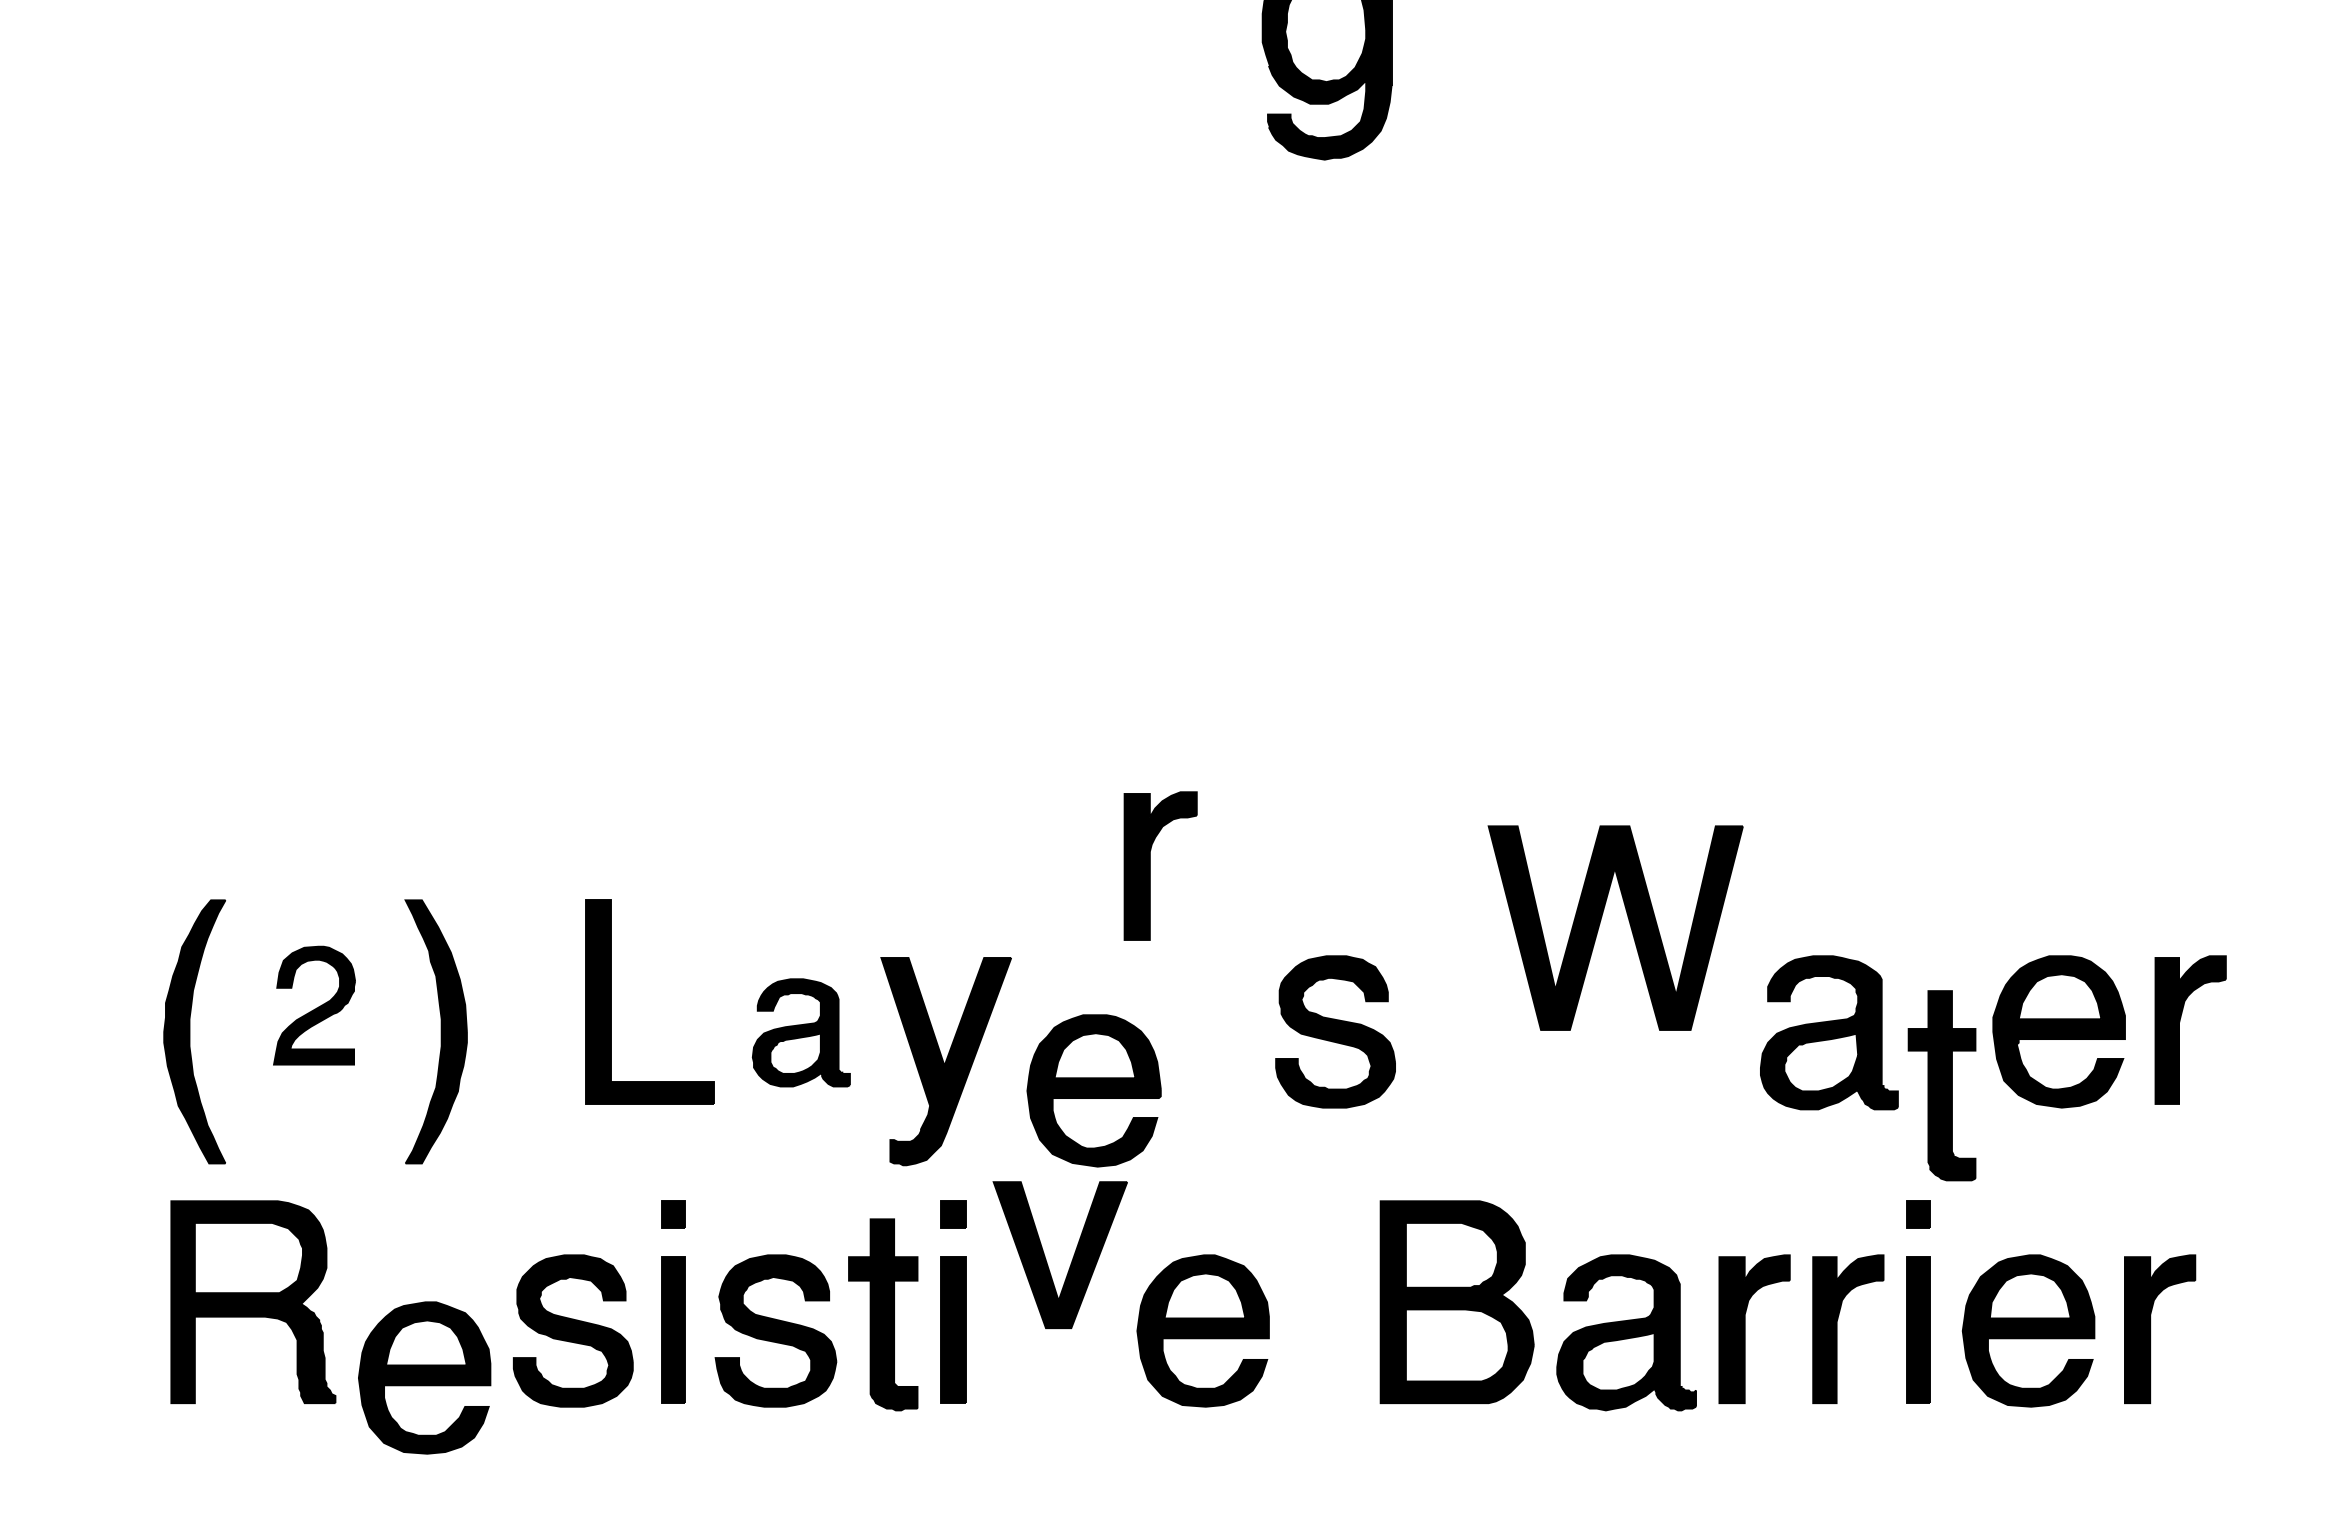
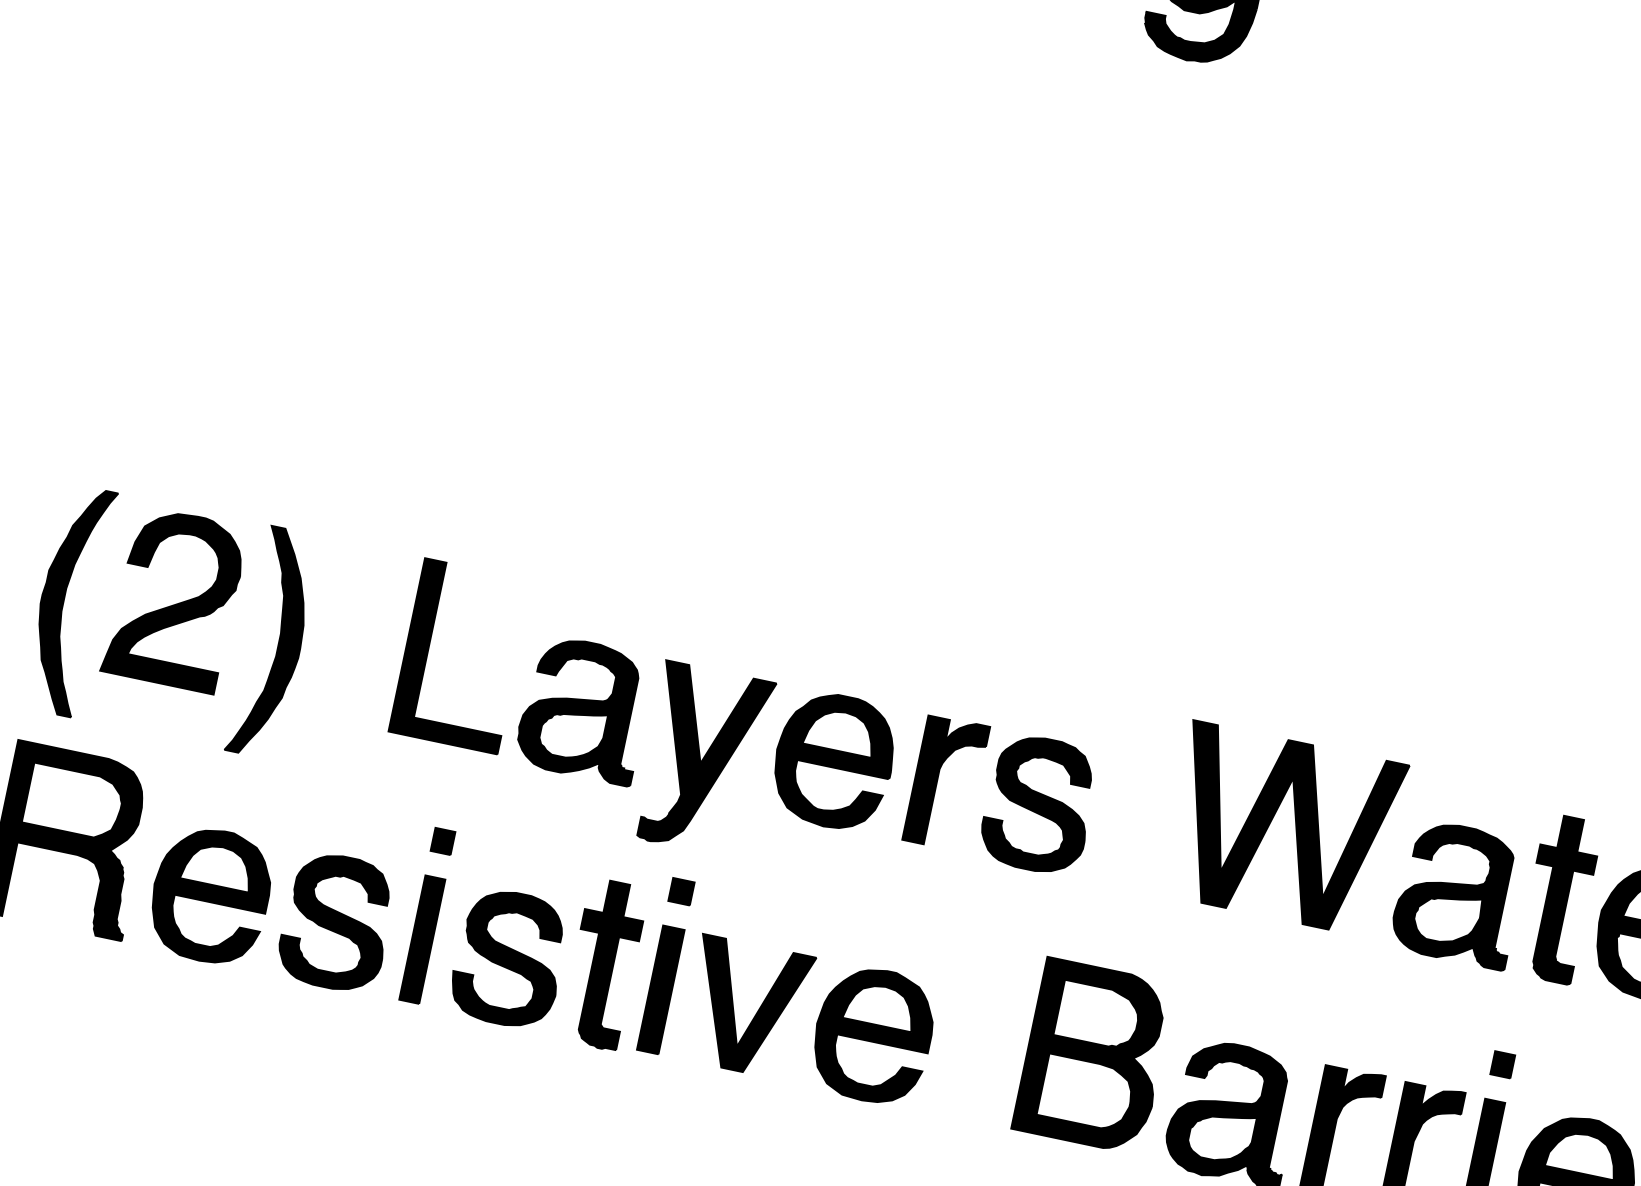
part: (1150, 865) -> (937, 781), moved
part: (1628, 921) -> (1295, 826), moved
part: (314, 1005) -> (175, 599), size x1.67
part: (801, 1032) -> (584, 709), size x1.43
part: (1941, 1085) -> (1558, 898), moved
part: (1093, 1090) -> (833, 760), moved
part: (1071, 1260) -> (755, 1014), moved
part: (424, 1377) -> (210, 895), moved

